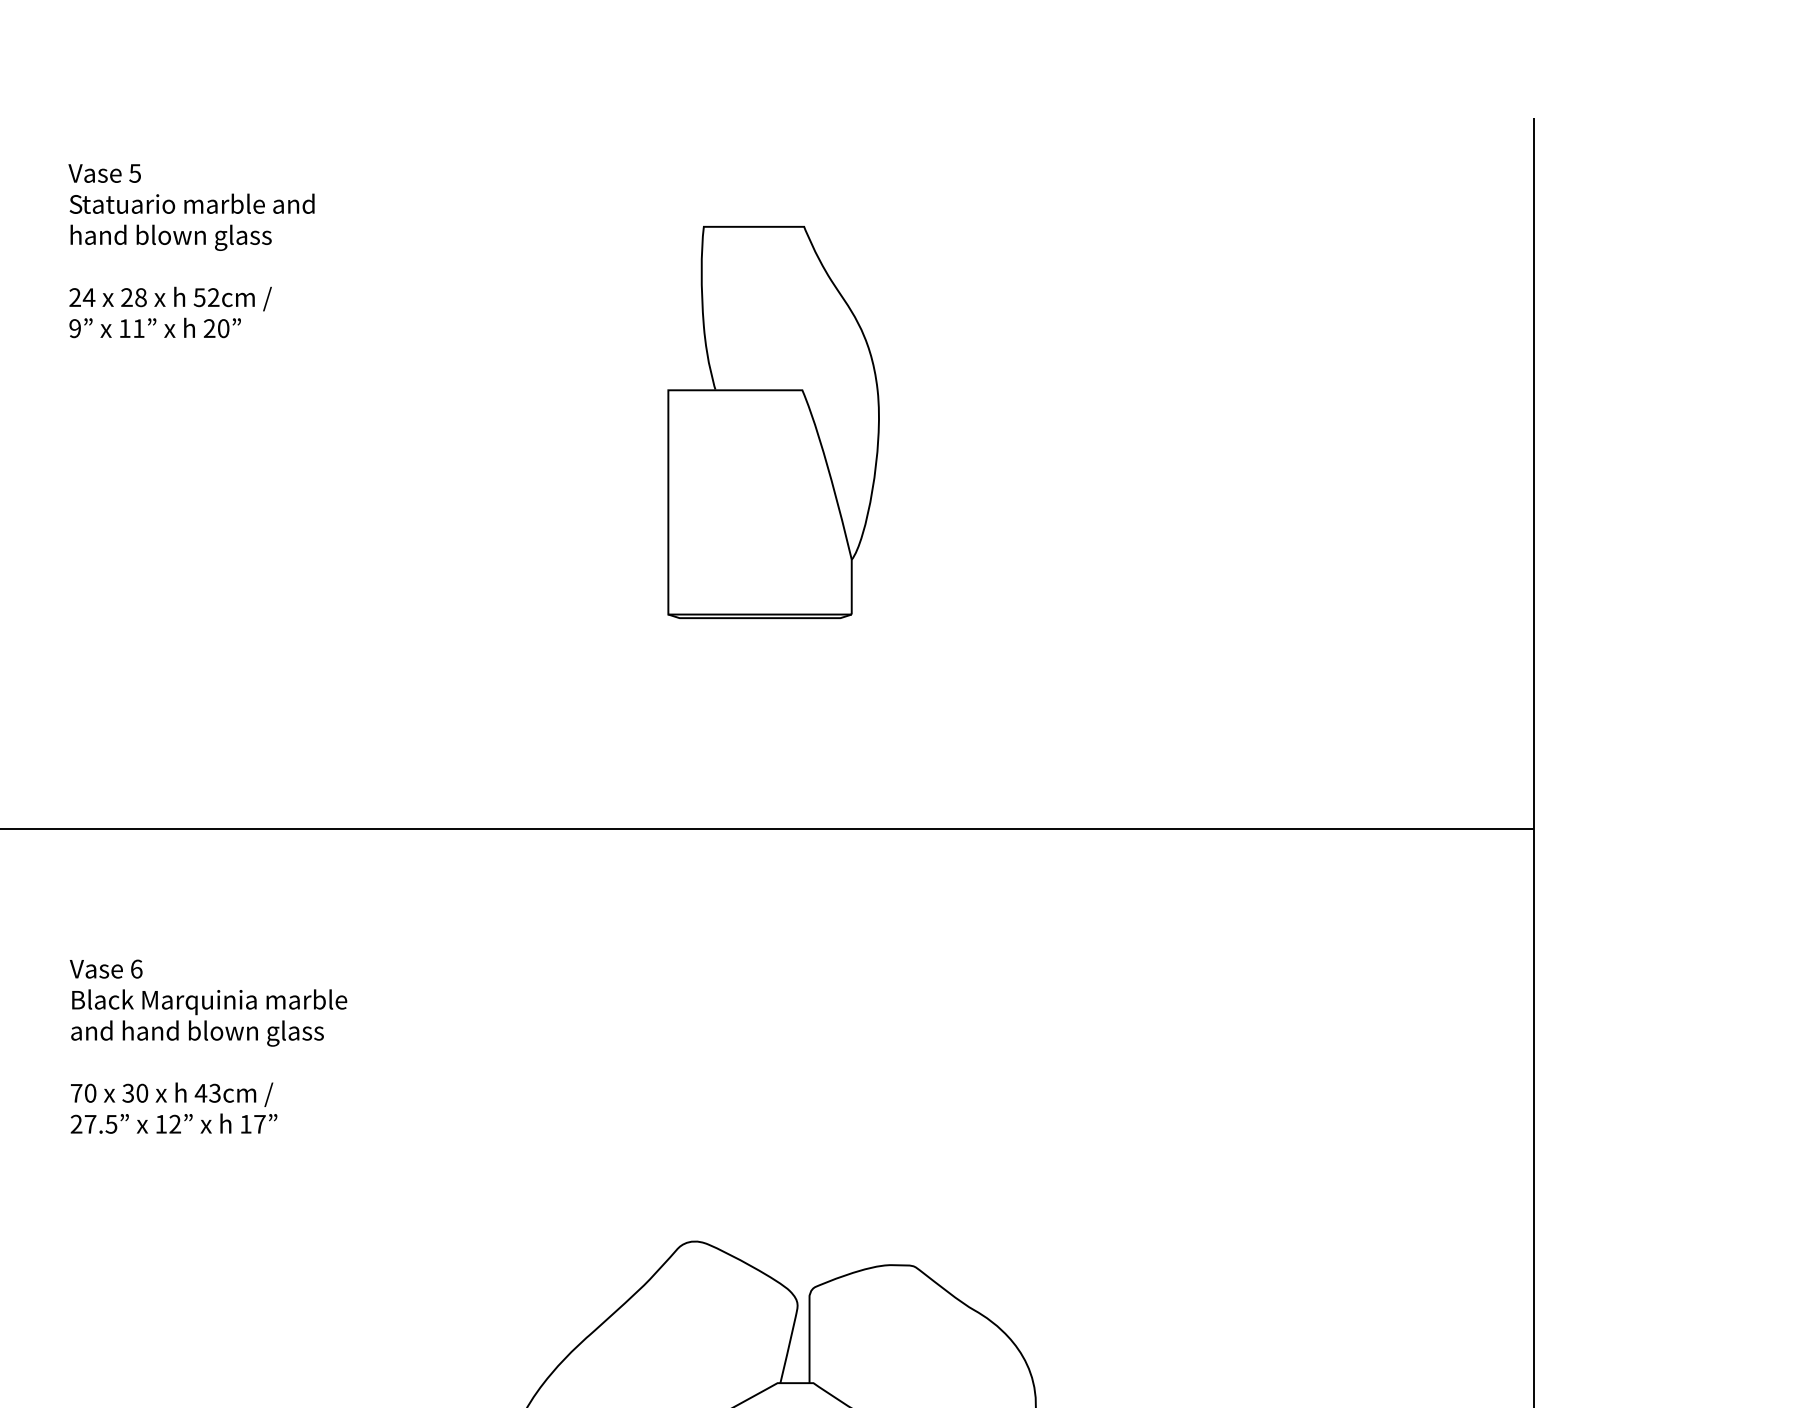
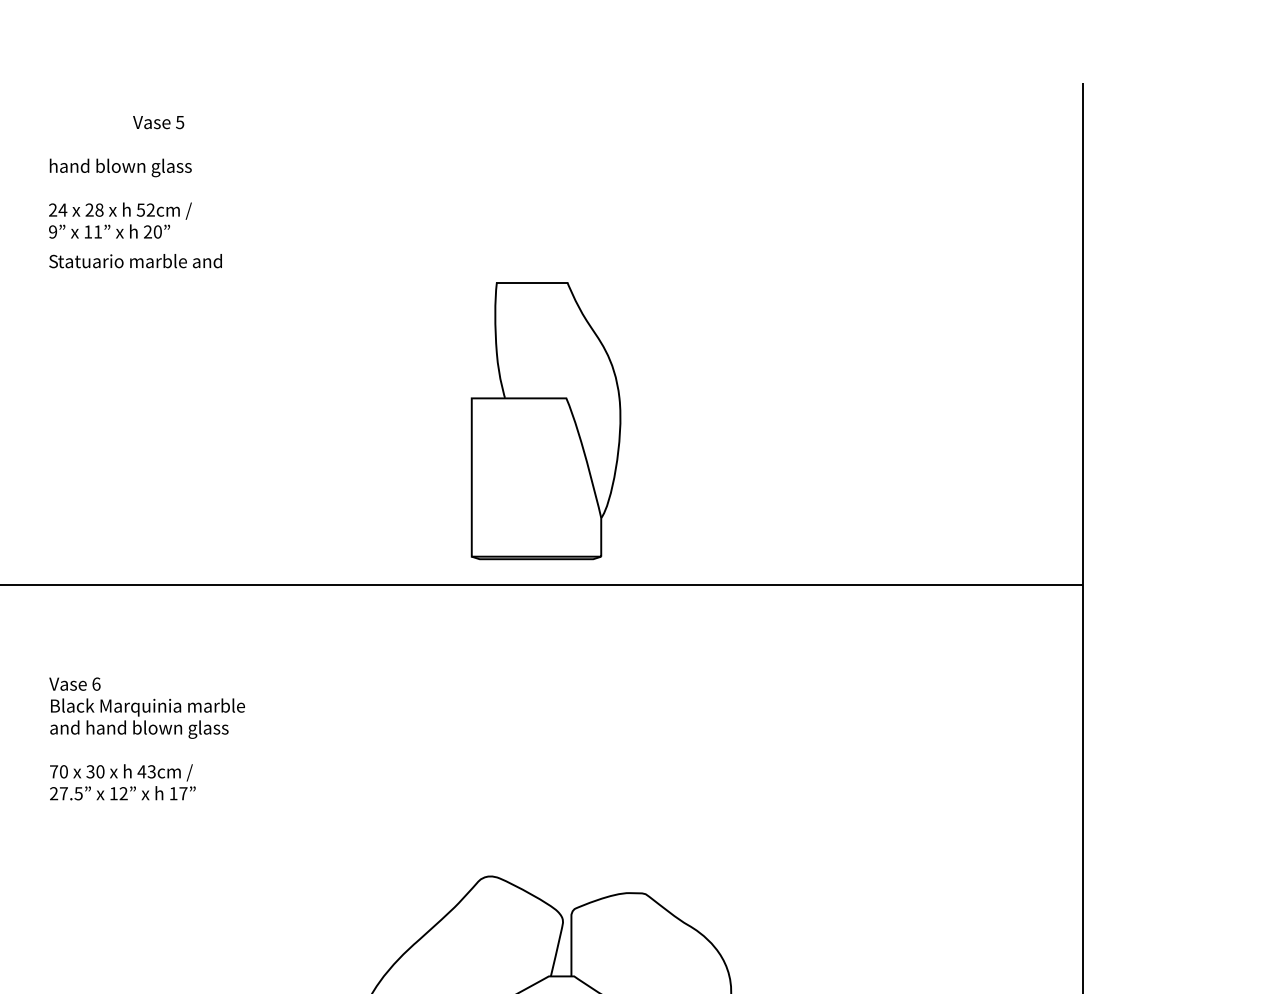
text: (104, 173) -> (158, 122), moved
text: (191, 203) -> (135, 260), moved
part: (773, 422) -> (545, 421), moved

